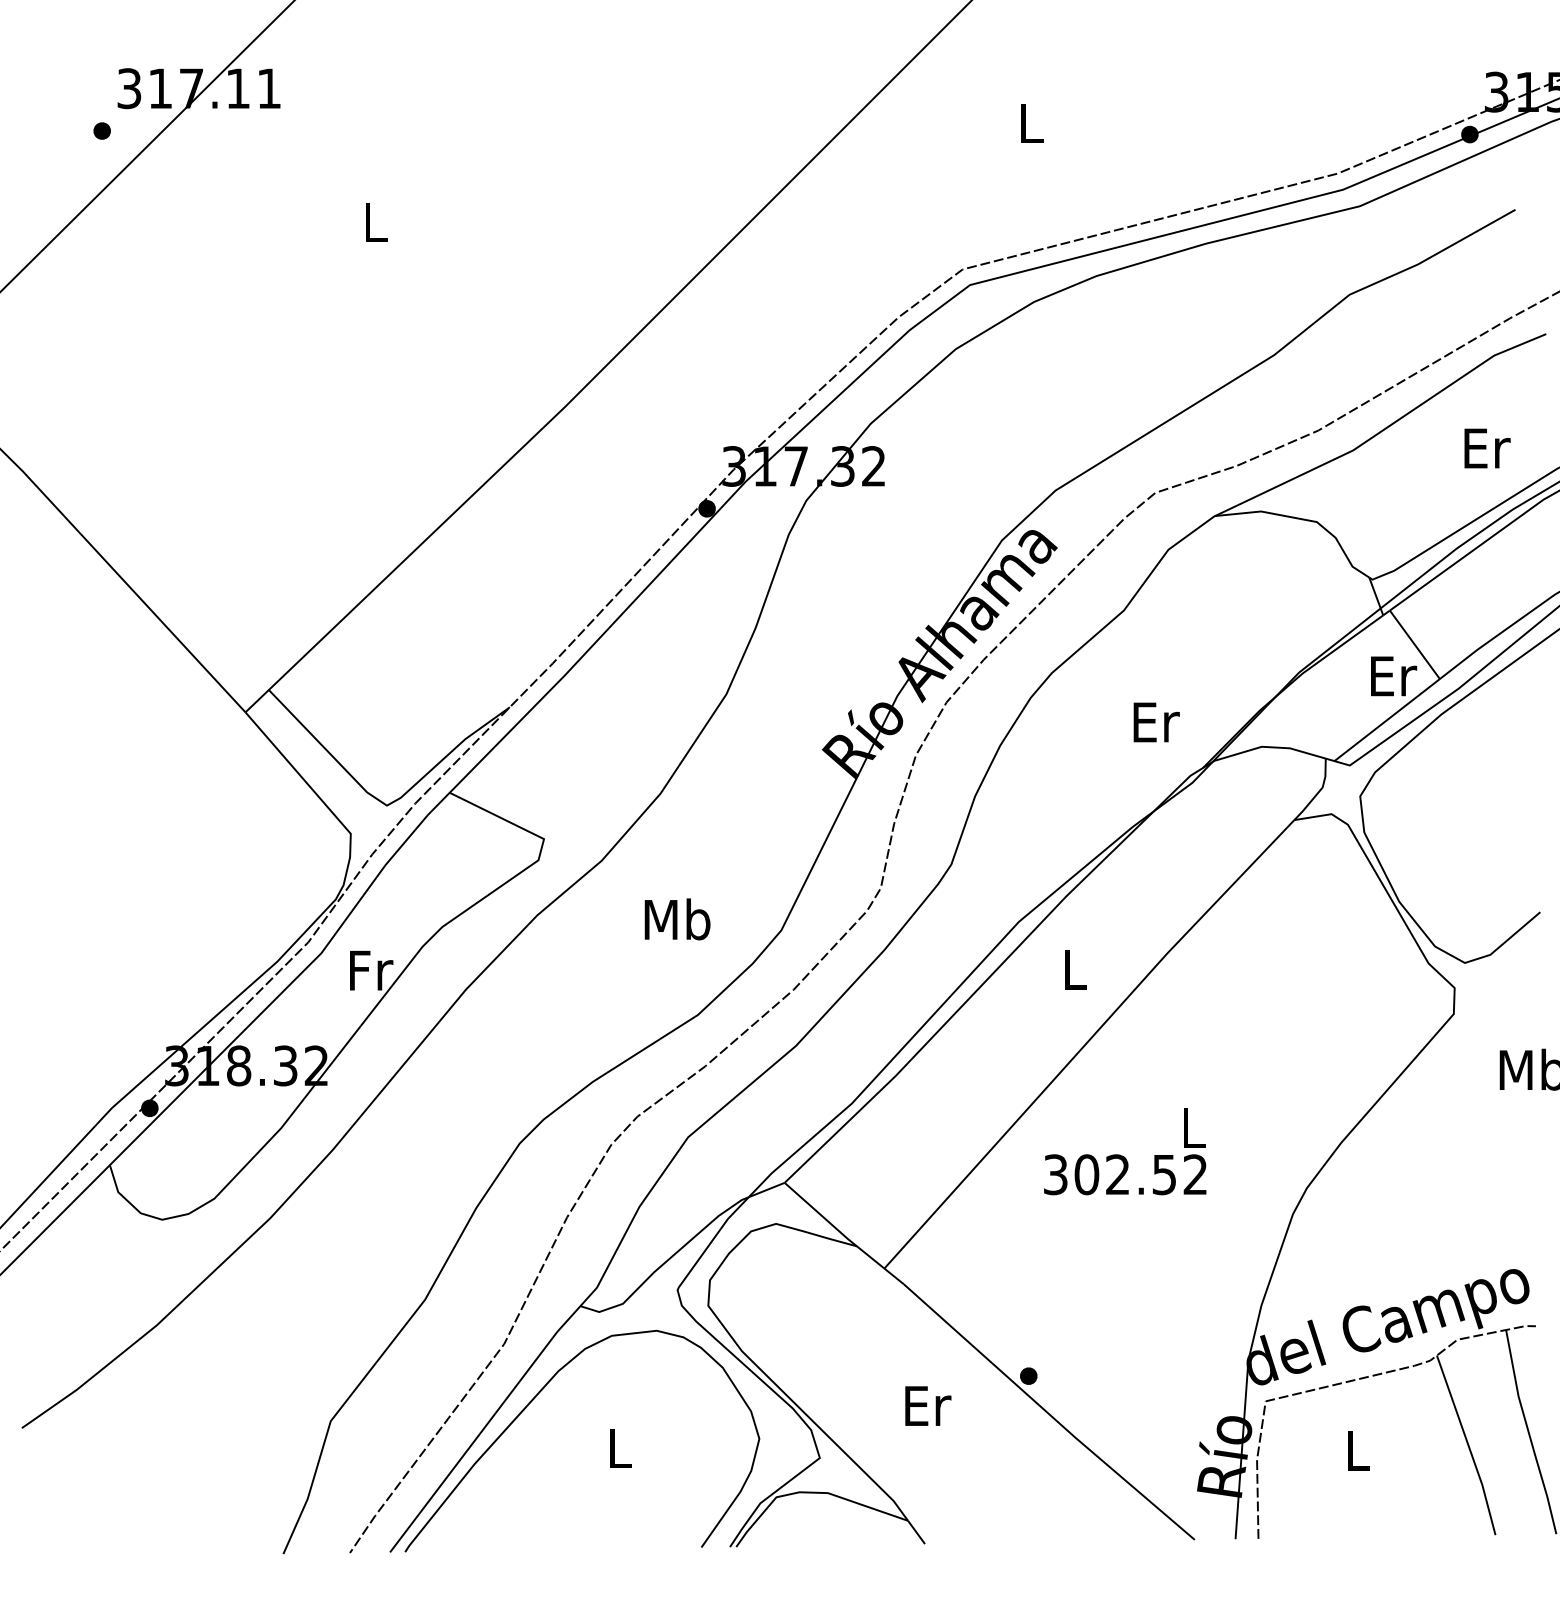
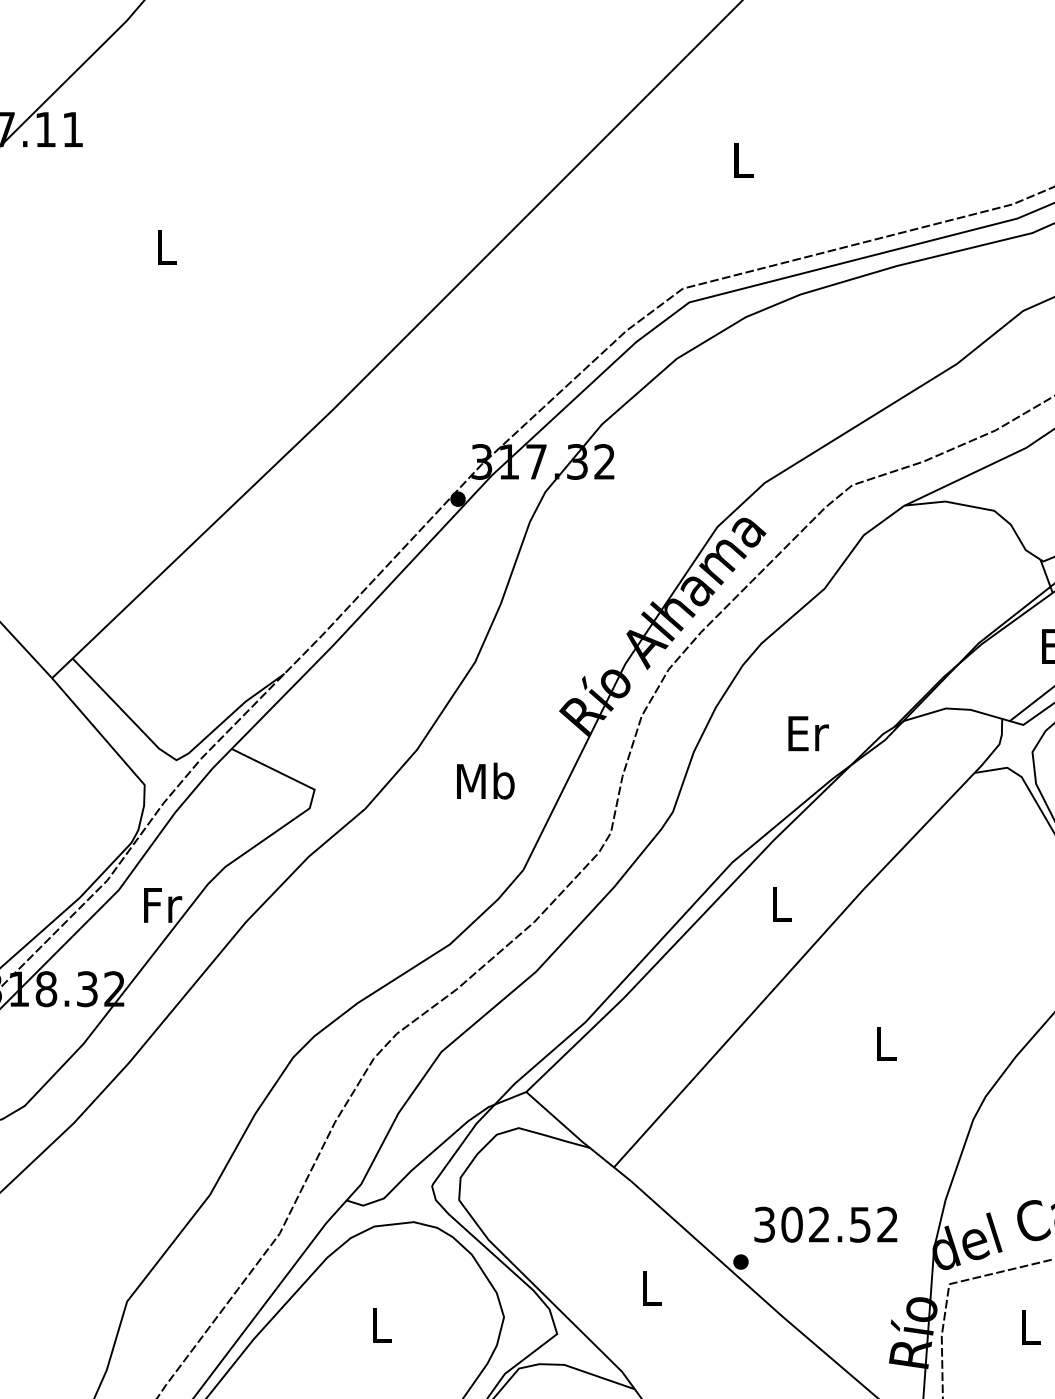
text: (1156, 722) -> (808, 733), moved
text: (677, 919) -> (485, 781), moved
text: (1125, 1174) -> (826, 1224), moved
text: (928, 1405) -> (652, 1287), Er -> L

